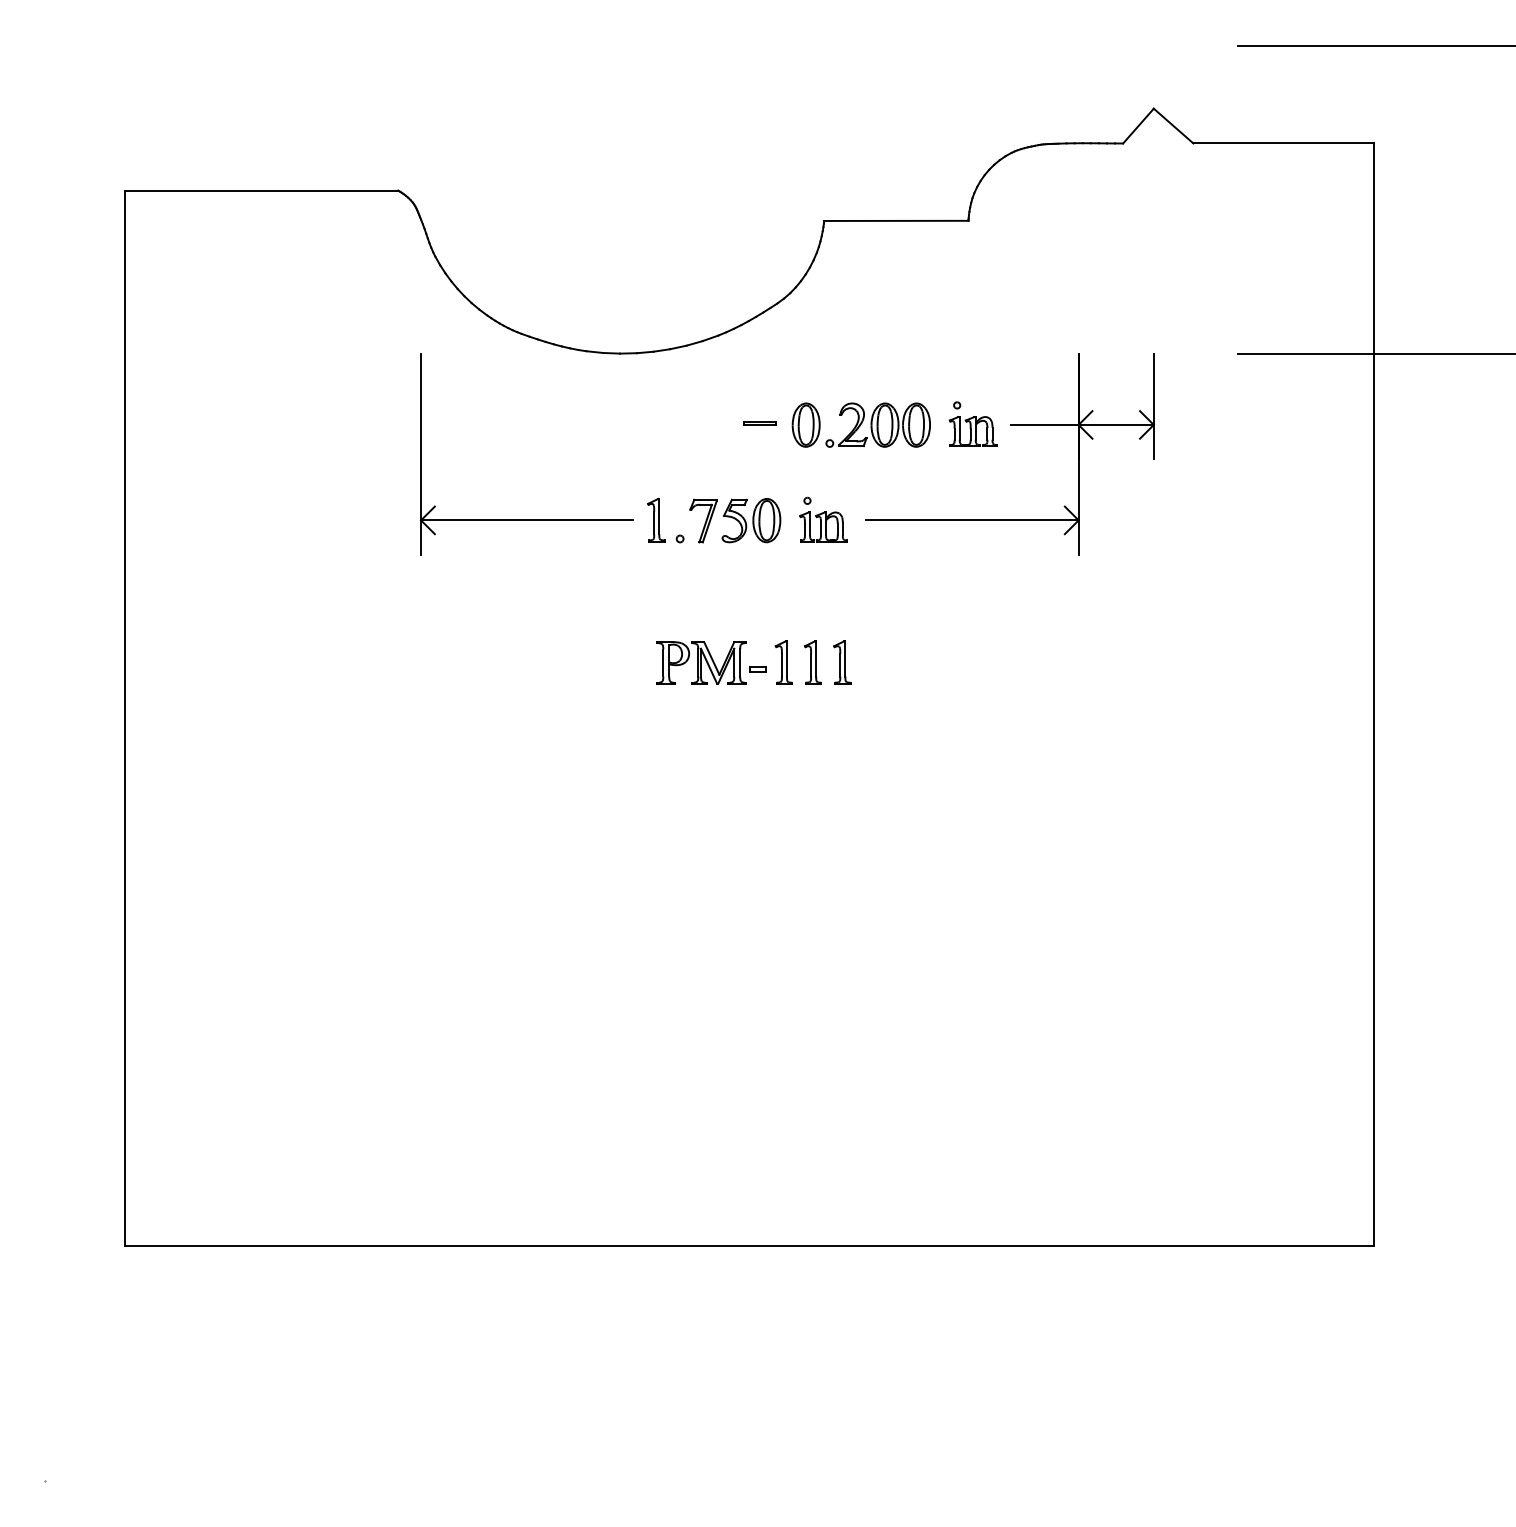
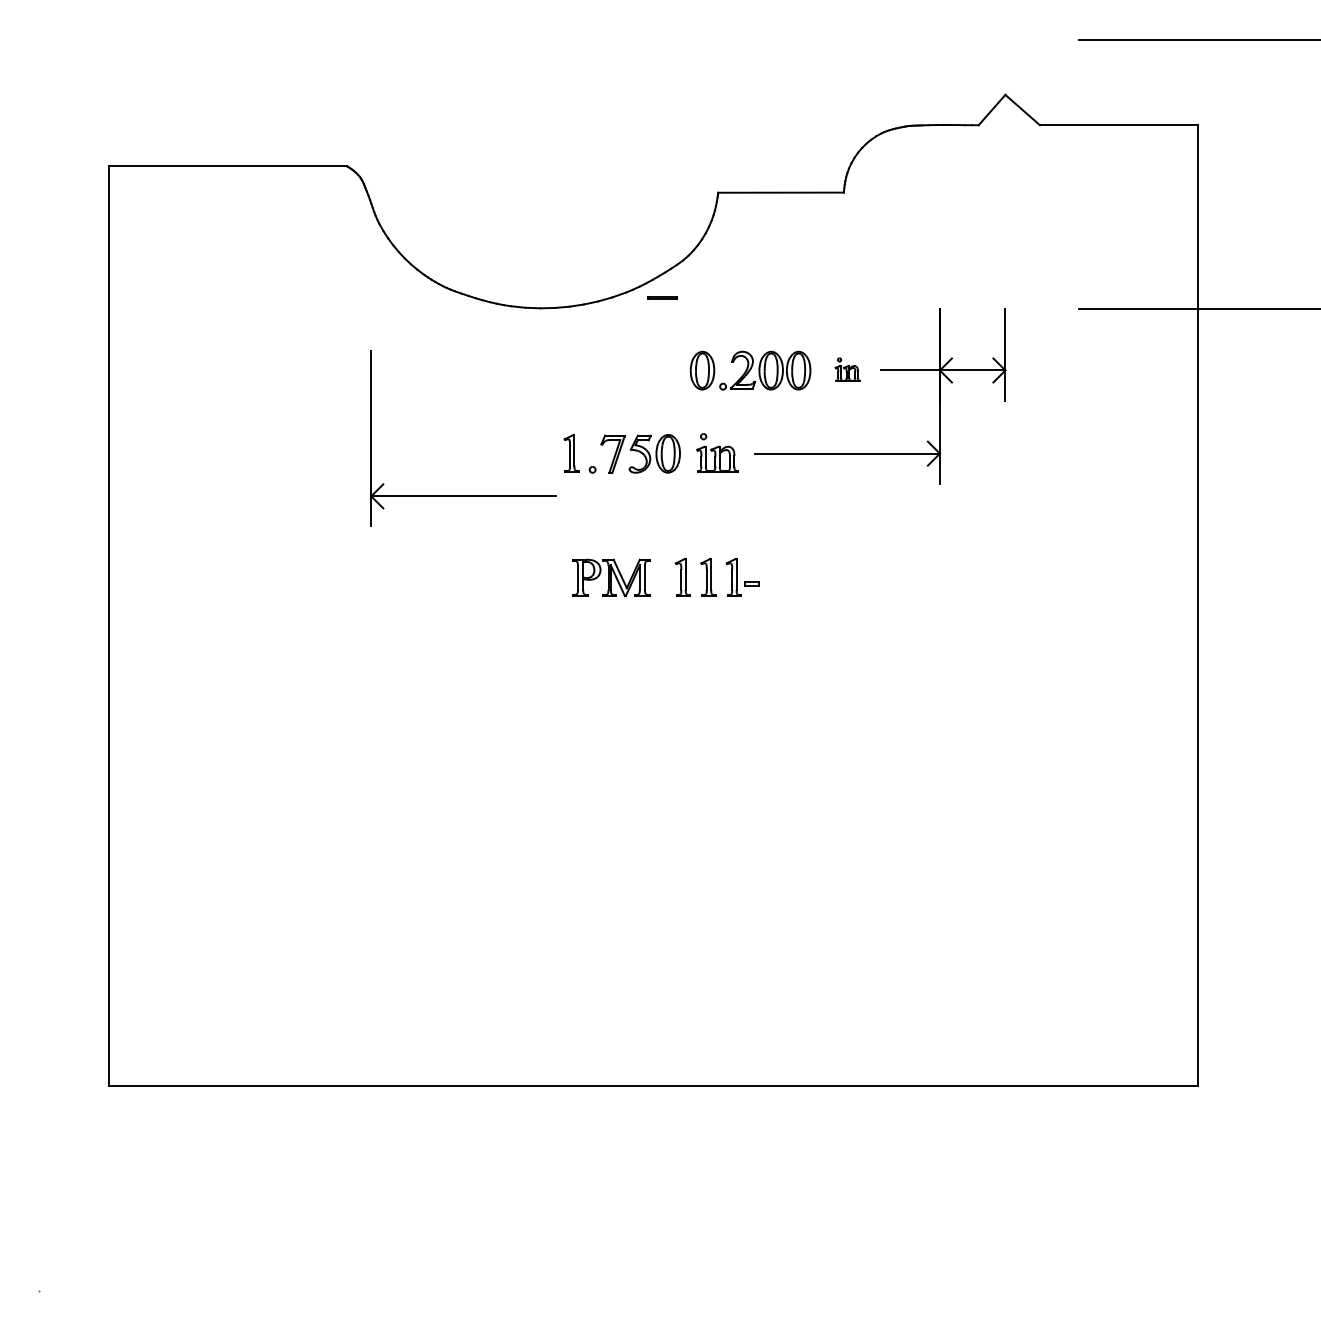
line: (759, 422) -> (661, 296), moved
part: (972, 423) -> (847, 369), size x0.6
part: (526, 519) -> (463, 495), moved
part: (757, 669) -> (751, 583), moved

